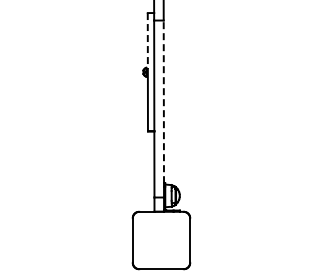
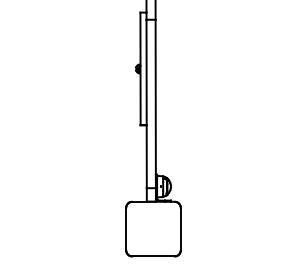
line: (147, 41) -> (140, 39), dashed -> solid
line: (163, 101) -> (155, 96), dashed -> solid

